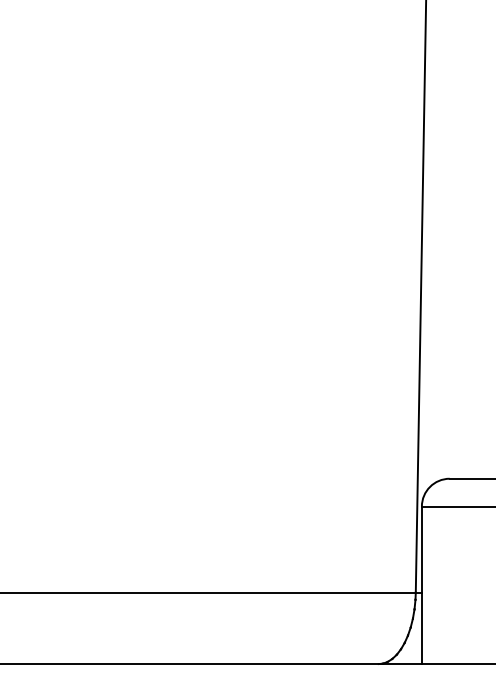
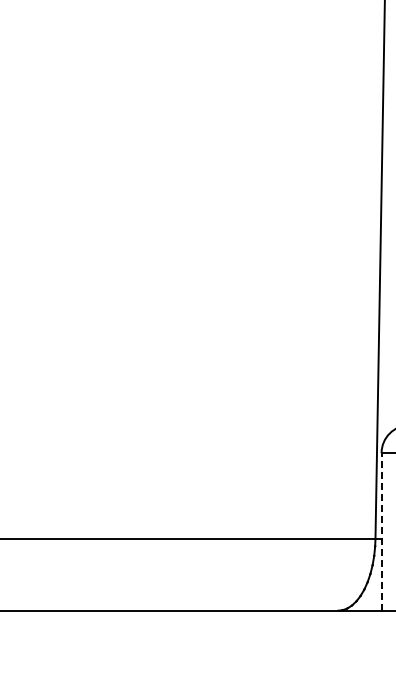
line: (421, 585) -> (381, 532), solid -> dashed

